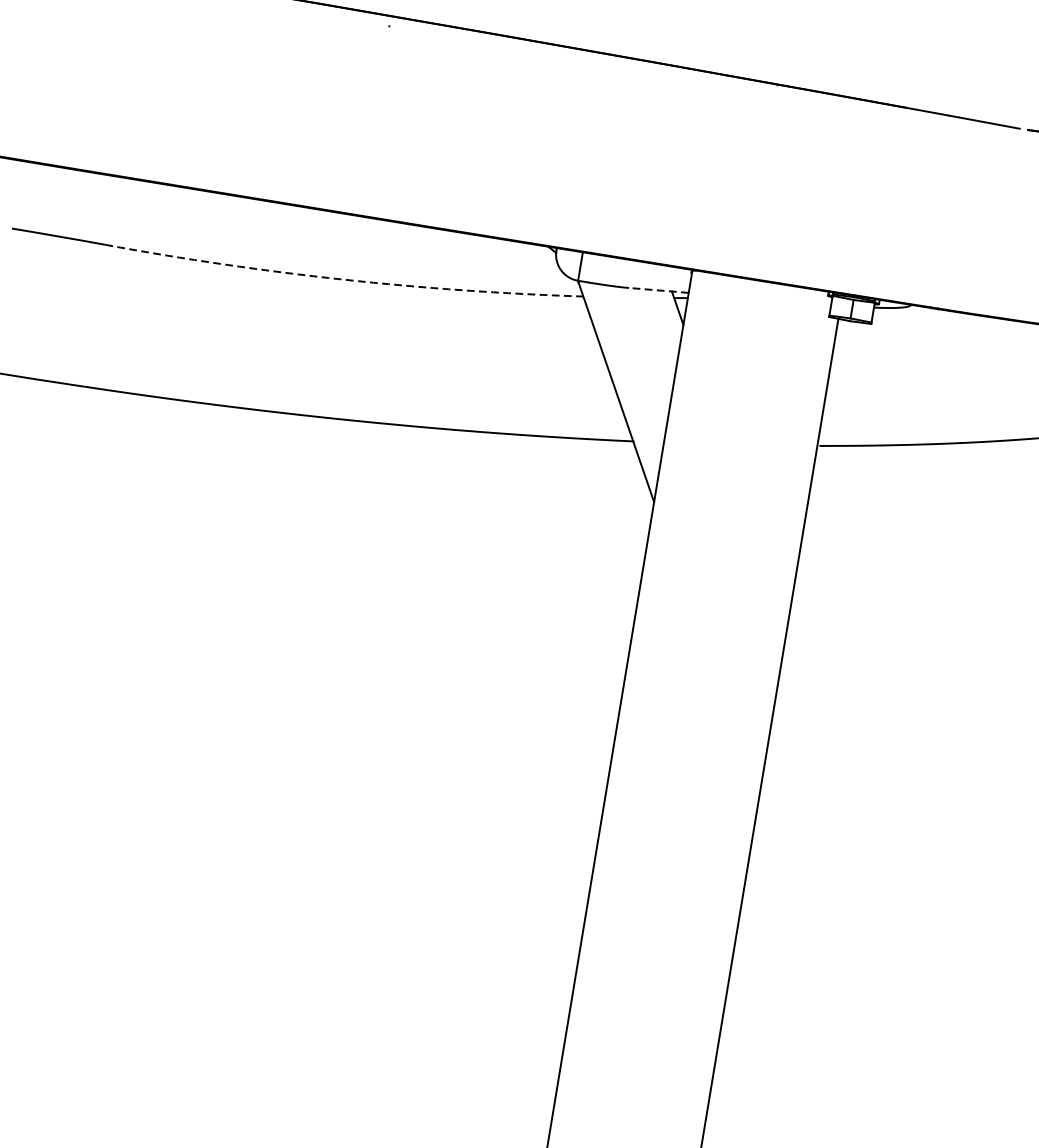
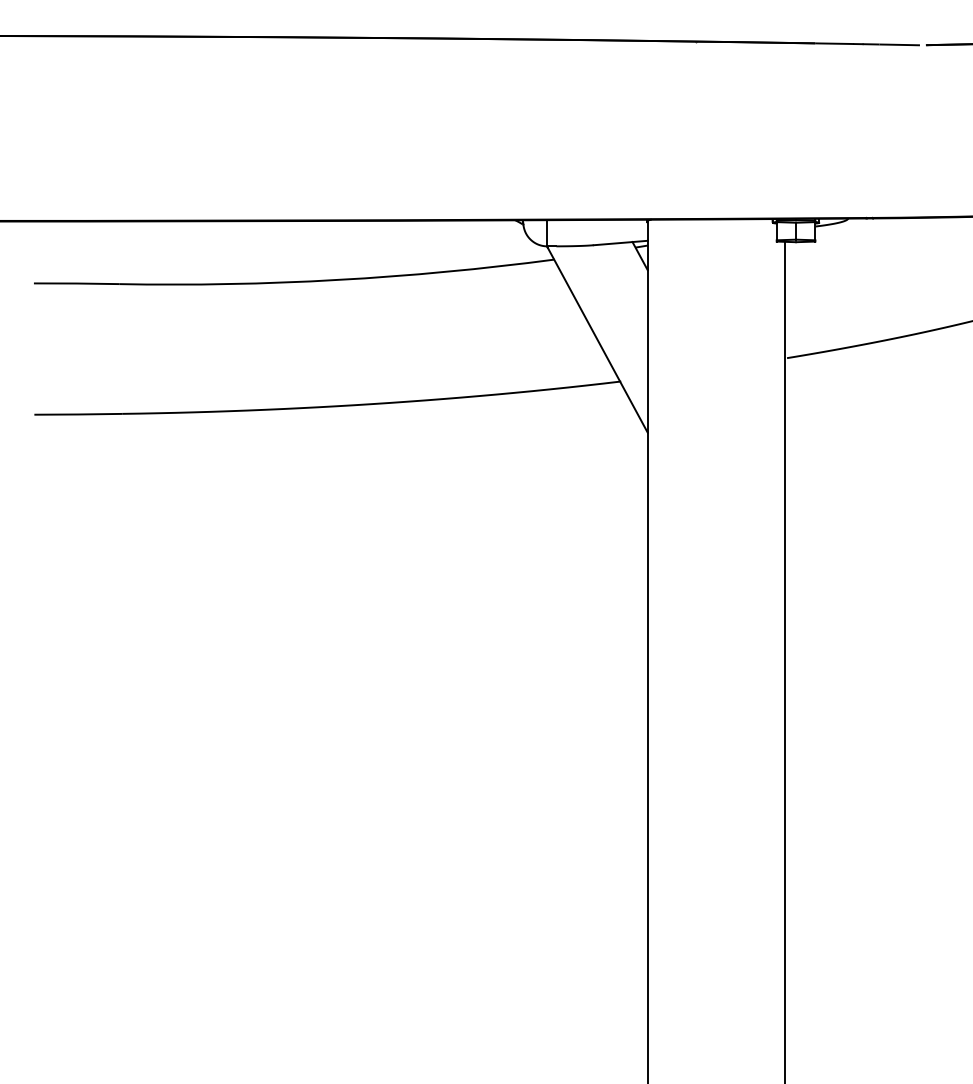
arc: (343, 279) -> (337, 279), dashed -> solid
line: (658, 290) -> (620, 243), dashed -> solid

